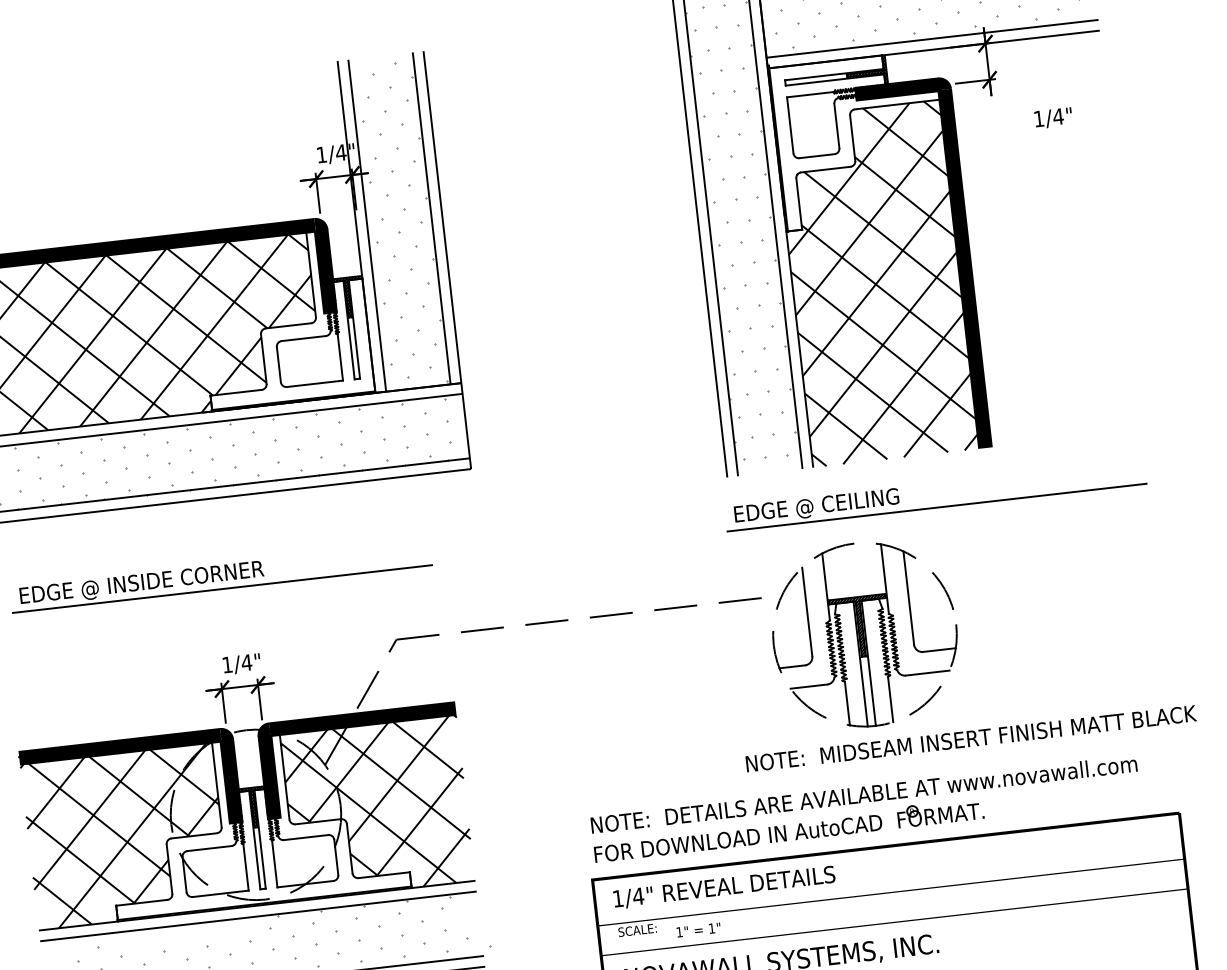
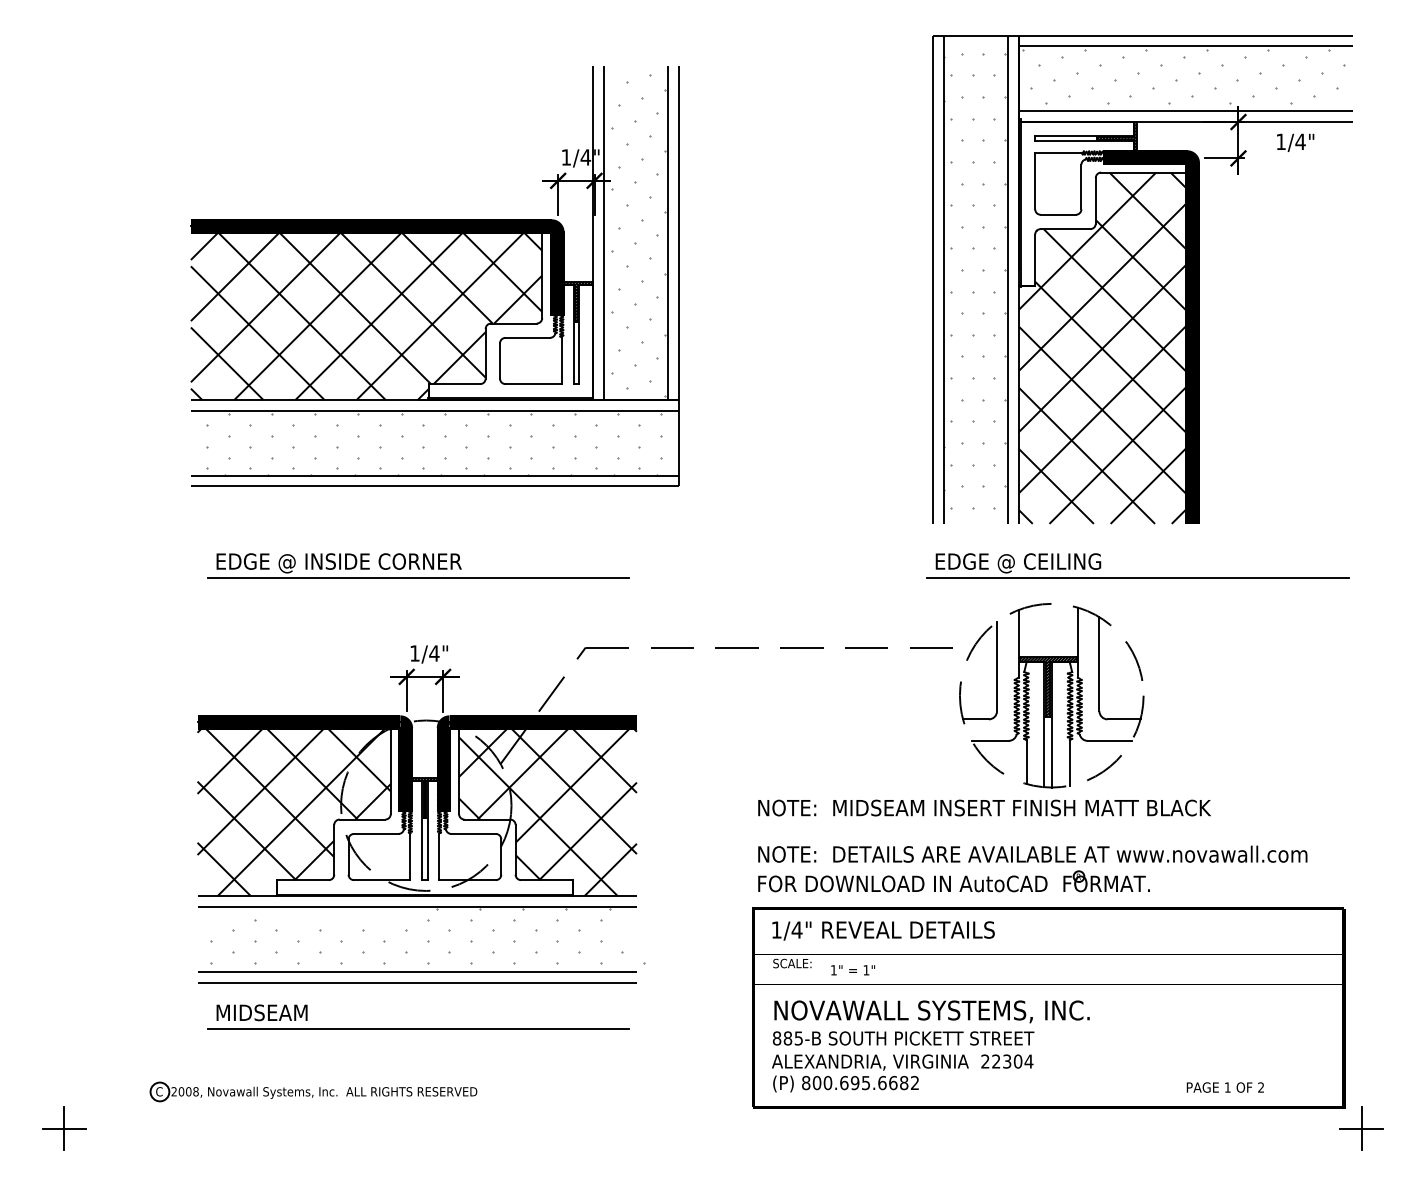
text: (1053, 117) -> (1295, 142), moved
text: (971, 738) -> (984, 807), moved

